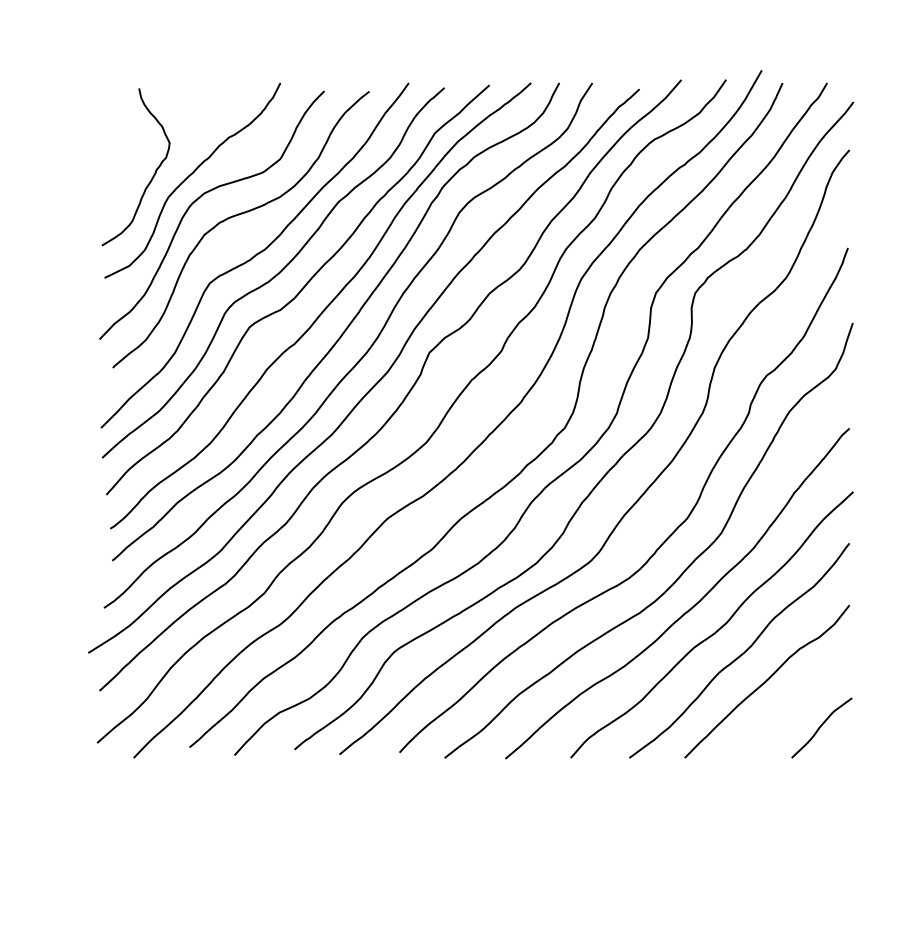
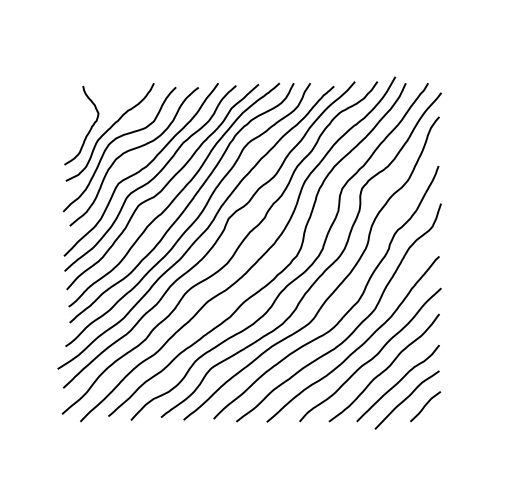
curve: (783, 713) -> (406, 399), added

